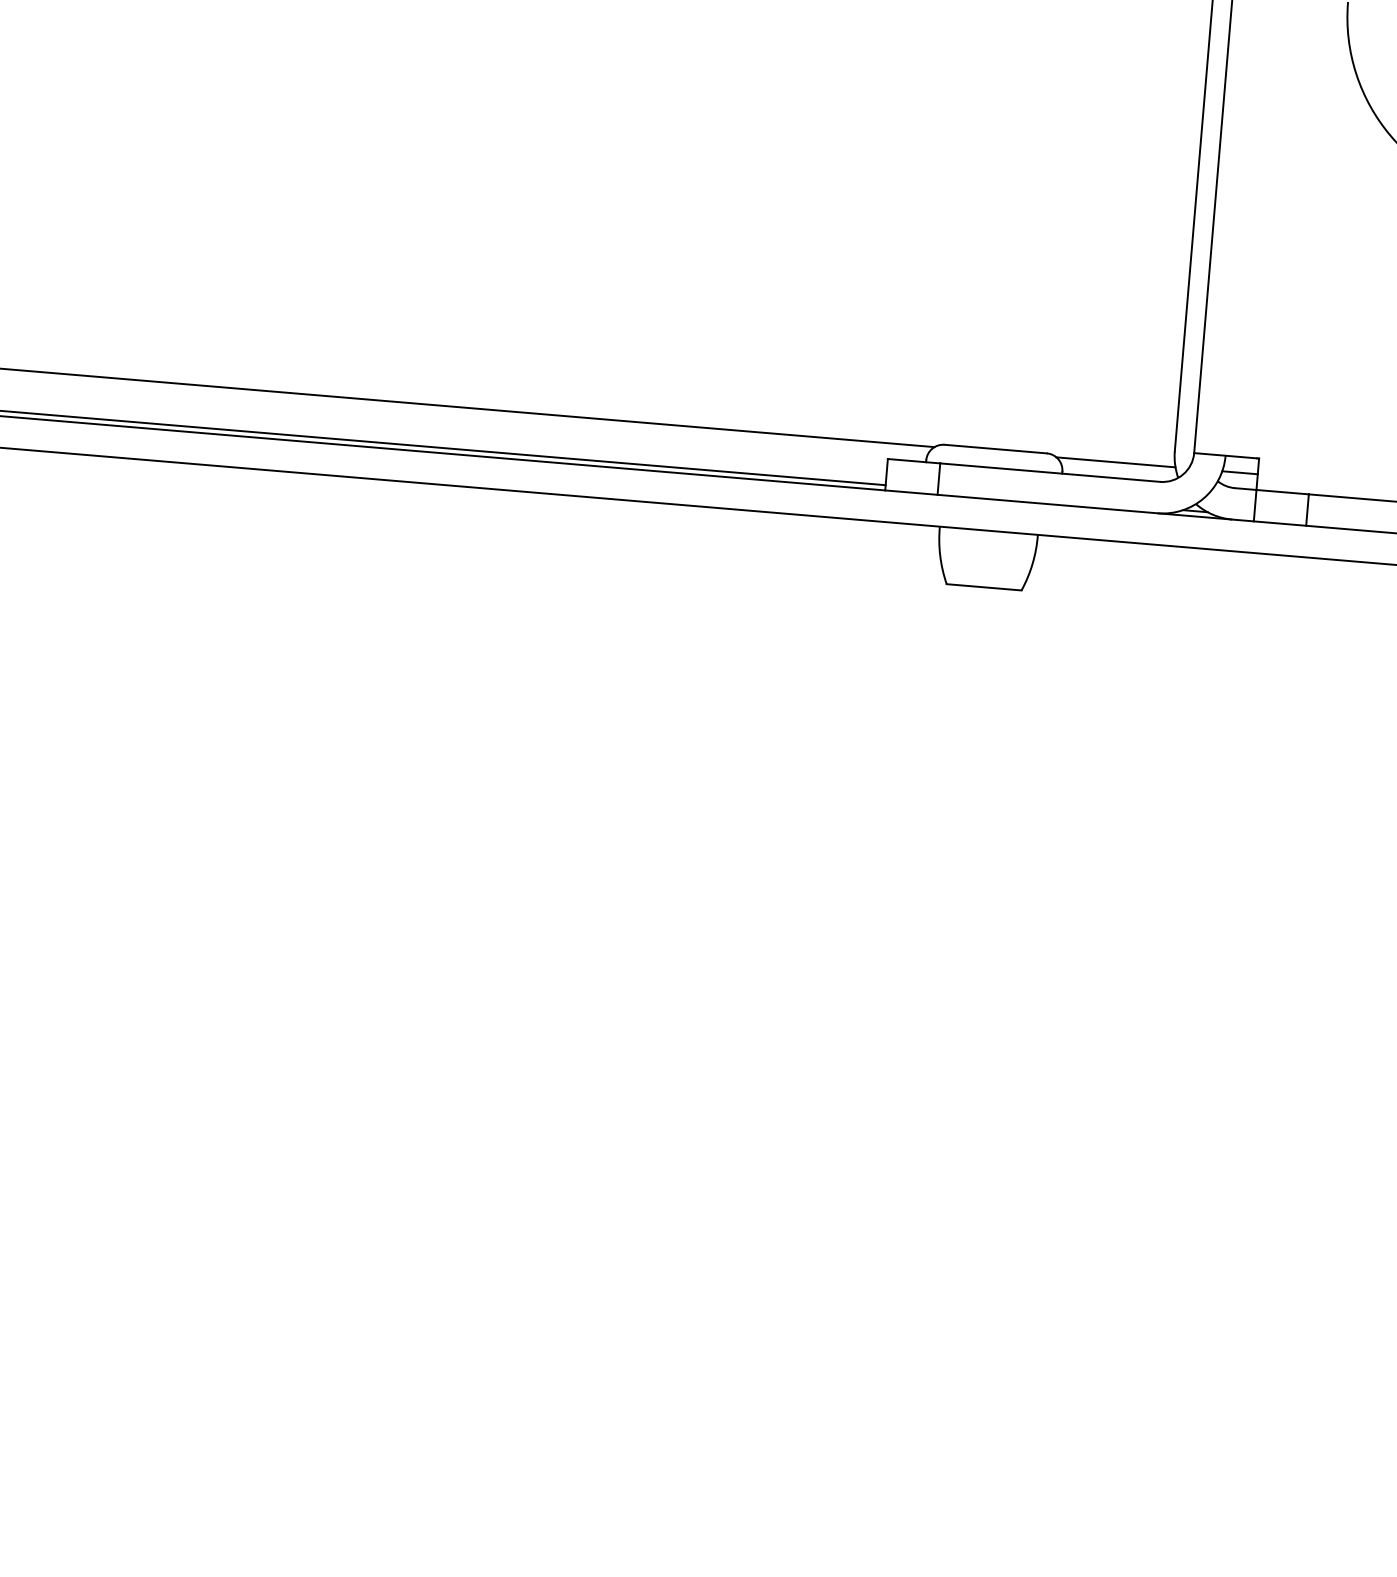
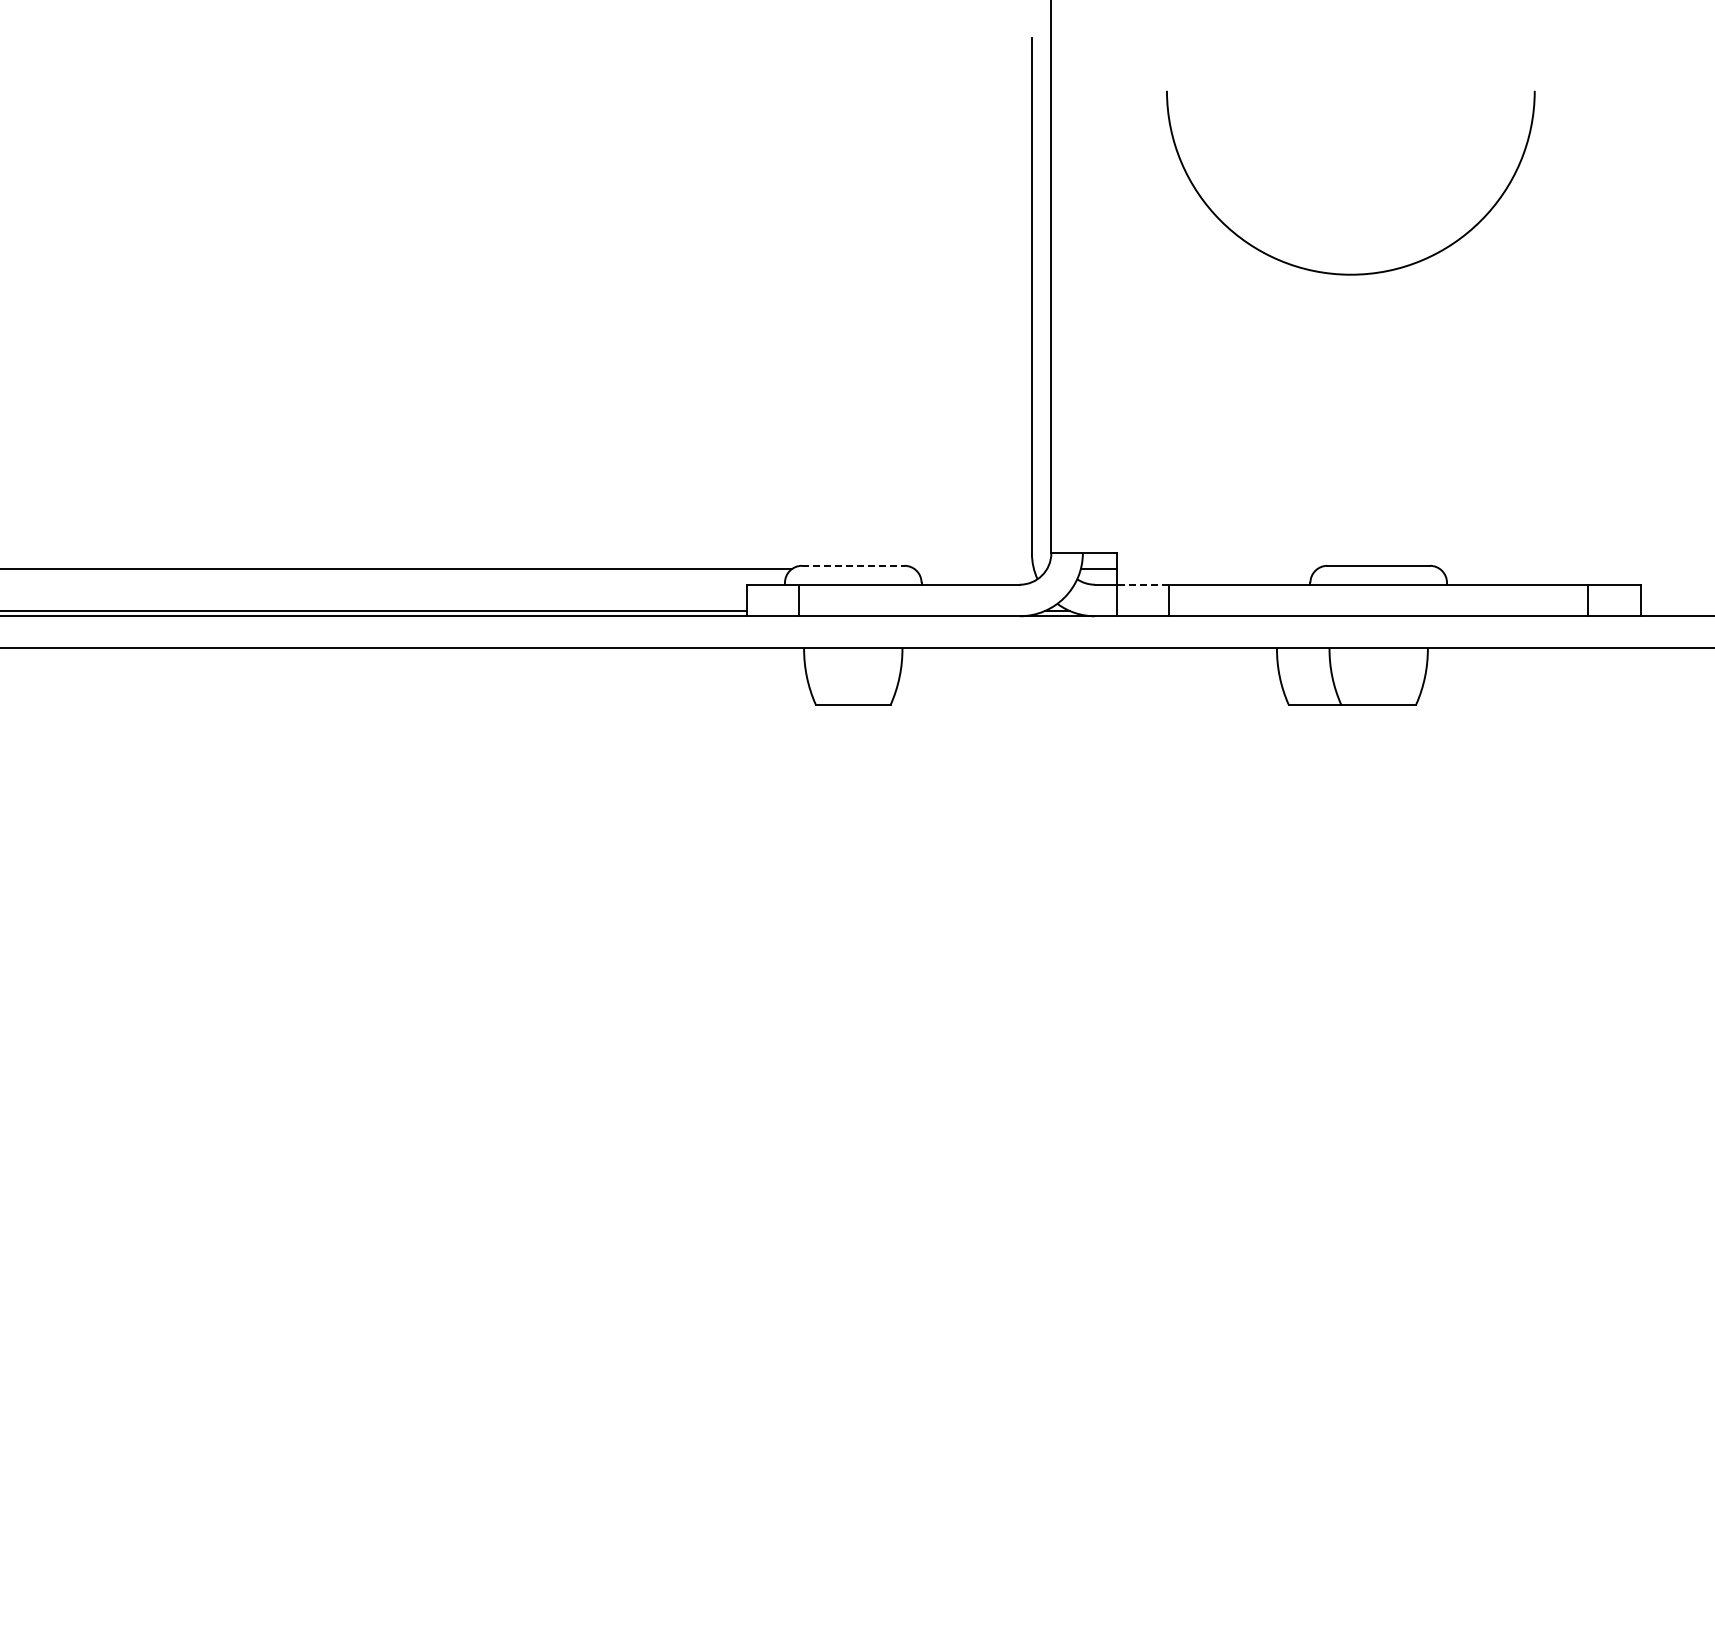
line: (995, 448) -> (853, 565), solid -> dashed
line: (1115, 461) -> (973, 568), removed
line: (1282, 491) -> (1142, 584), solid -> dashed

